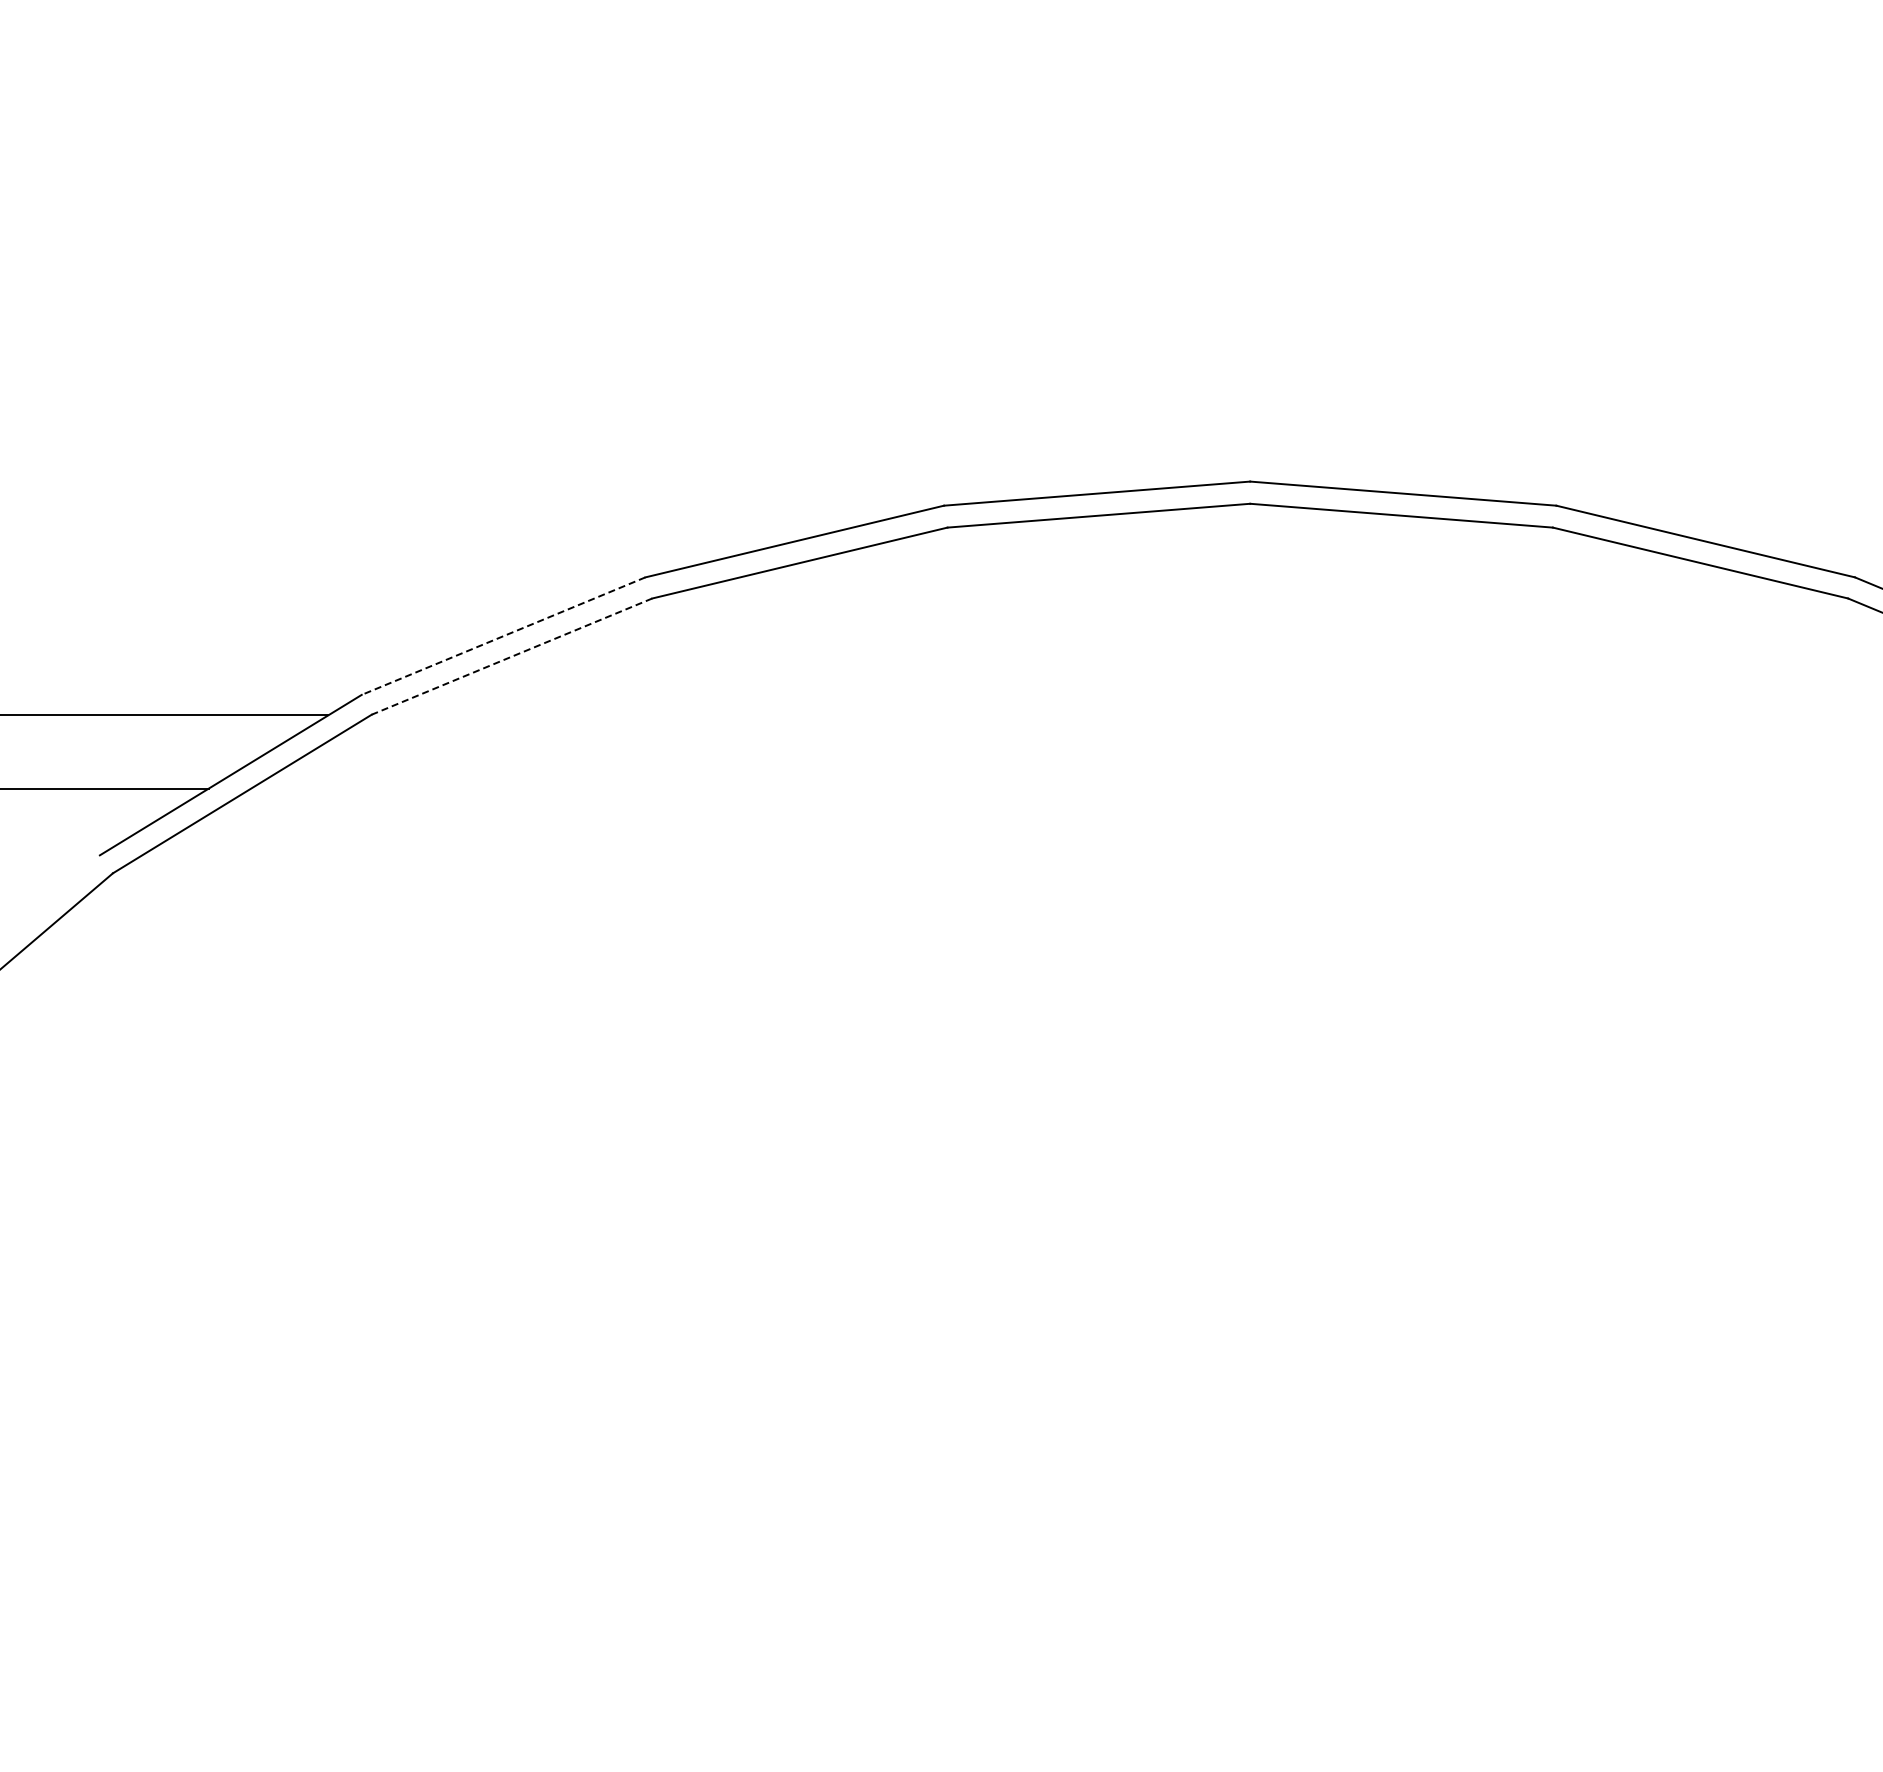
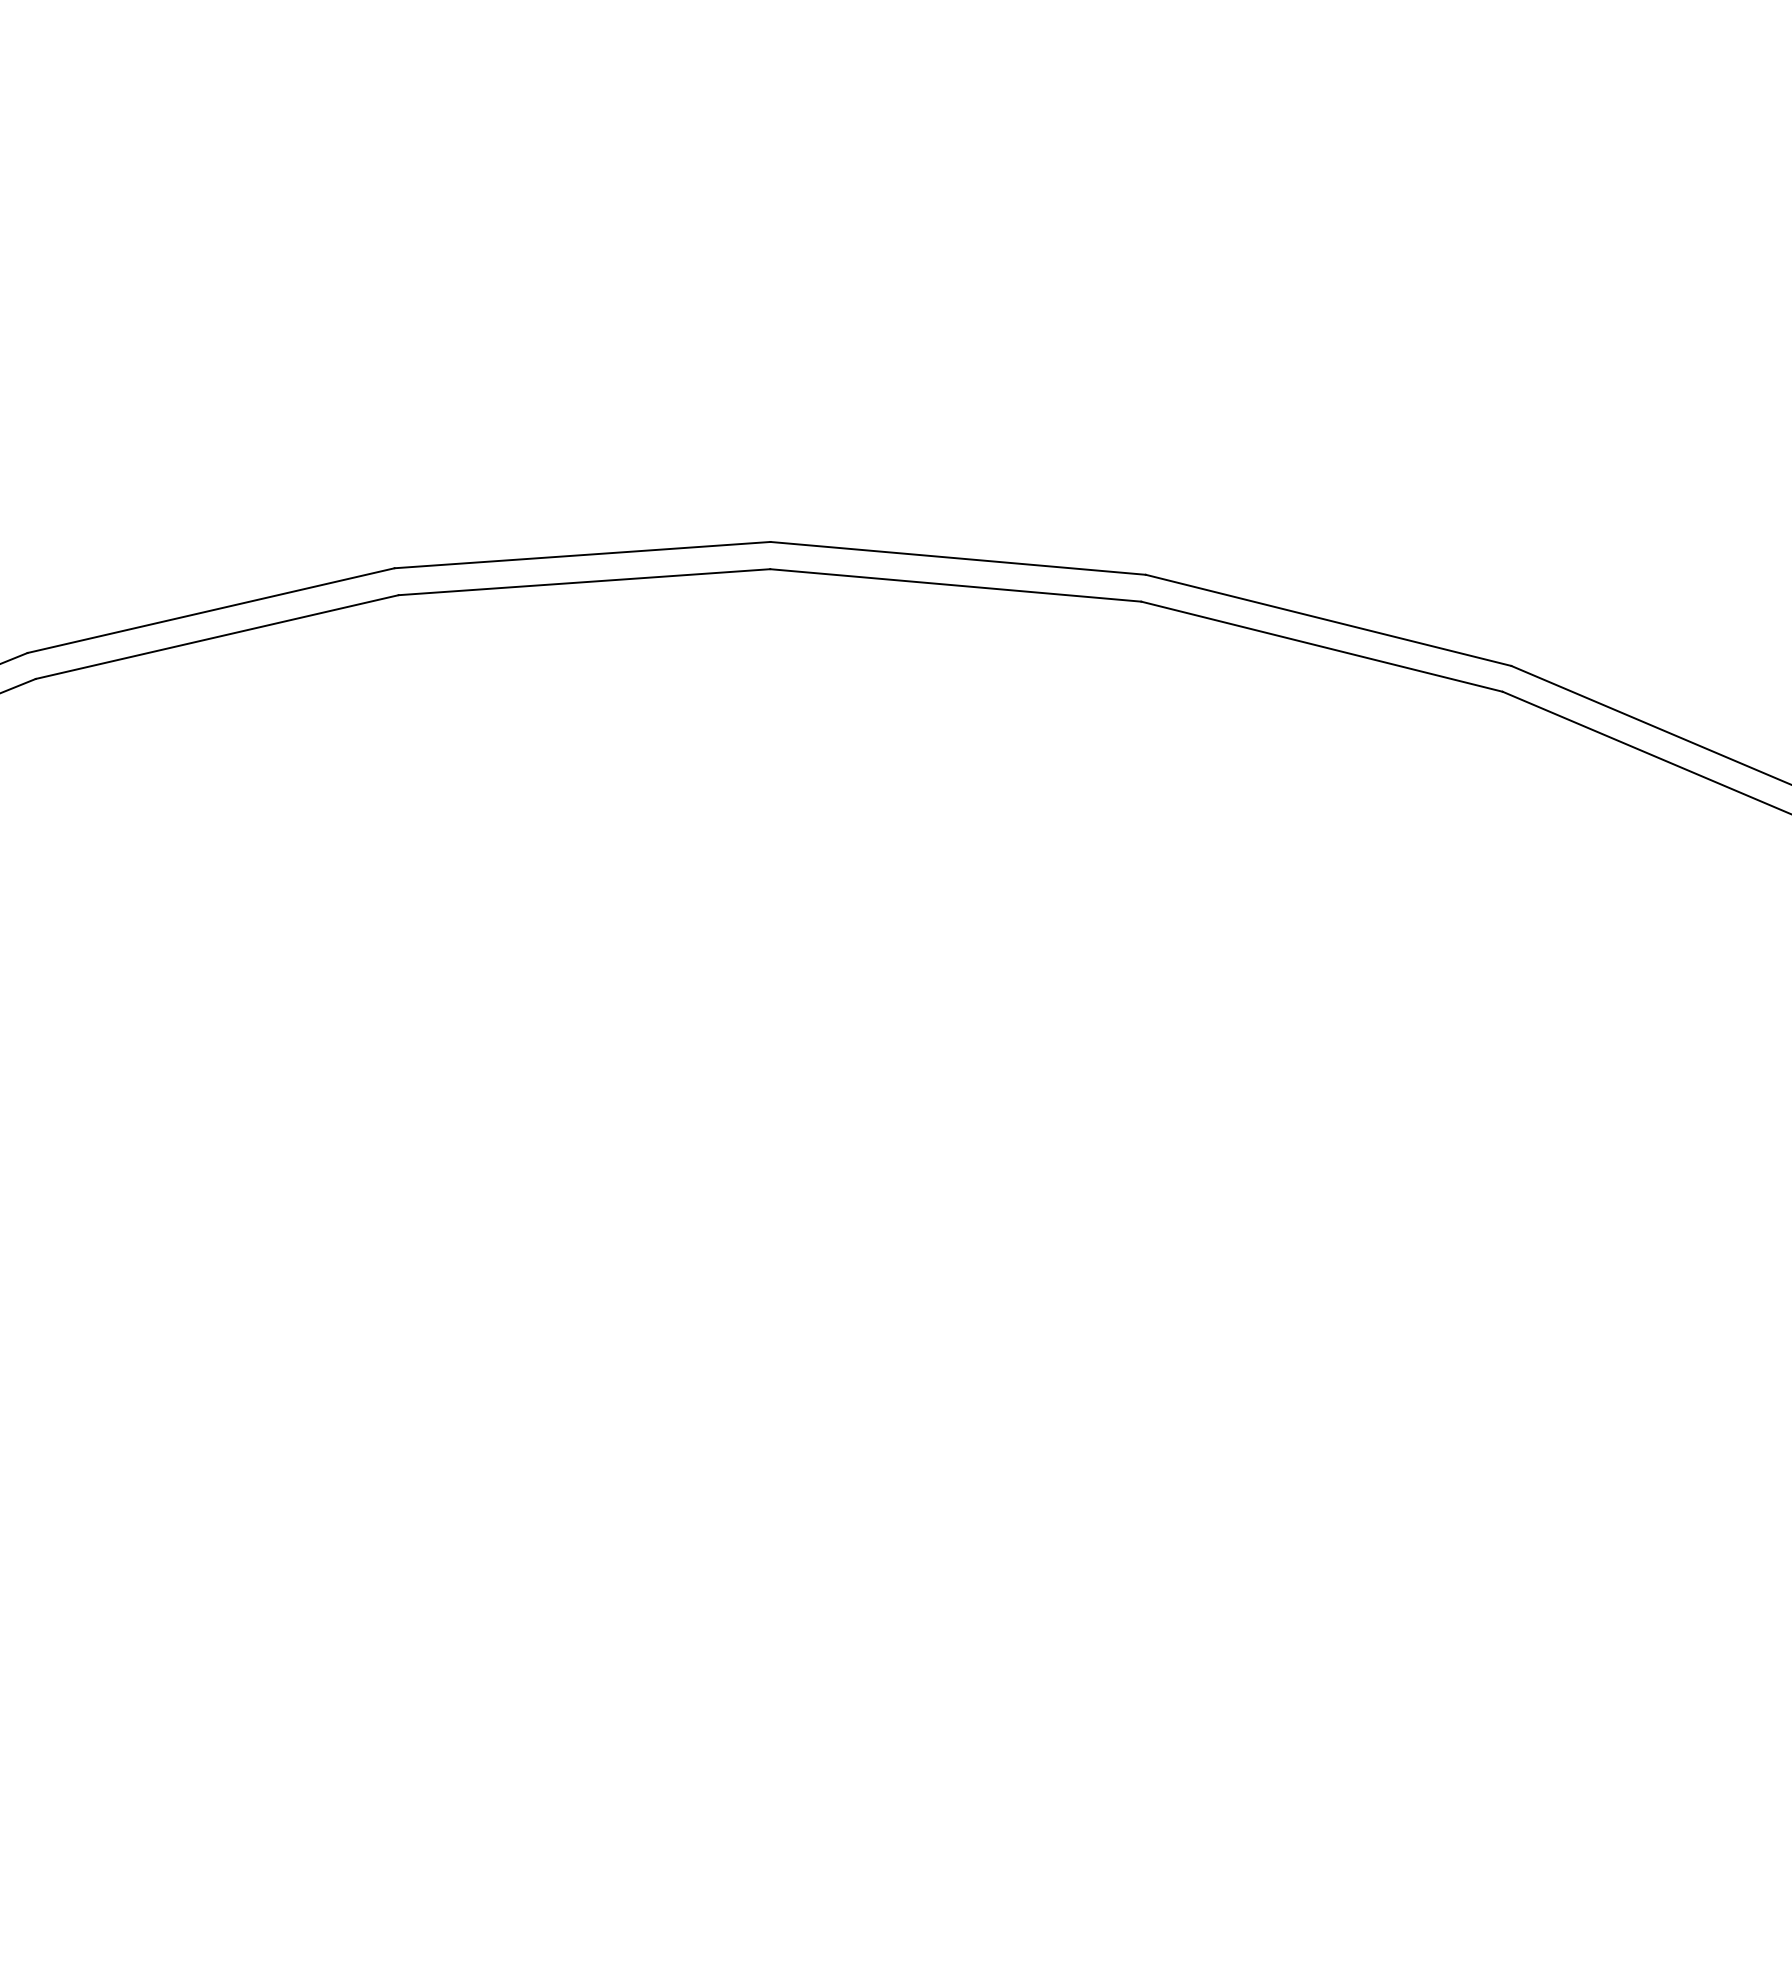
line: (503, 636) -> (210, 611), dashed -> solid
line: (512, 656) -> (217, 637), dashed -> solid

